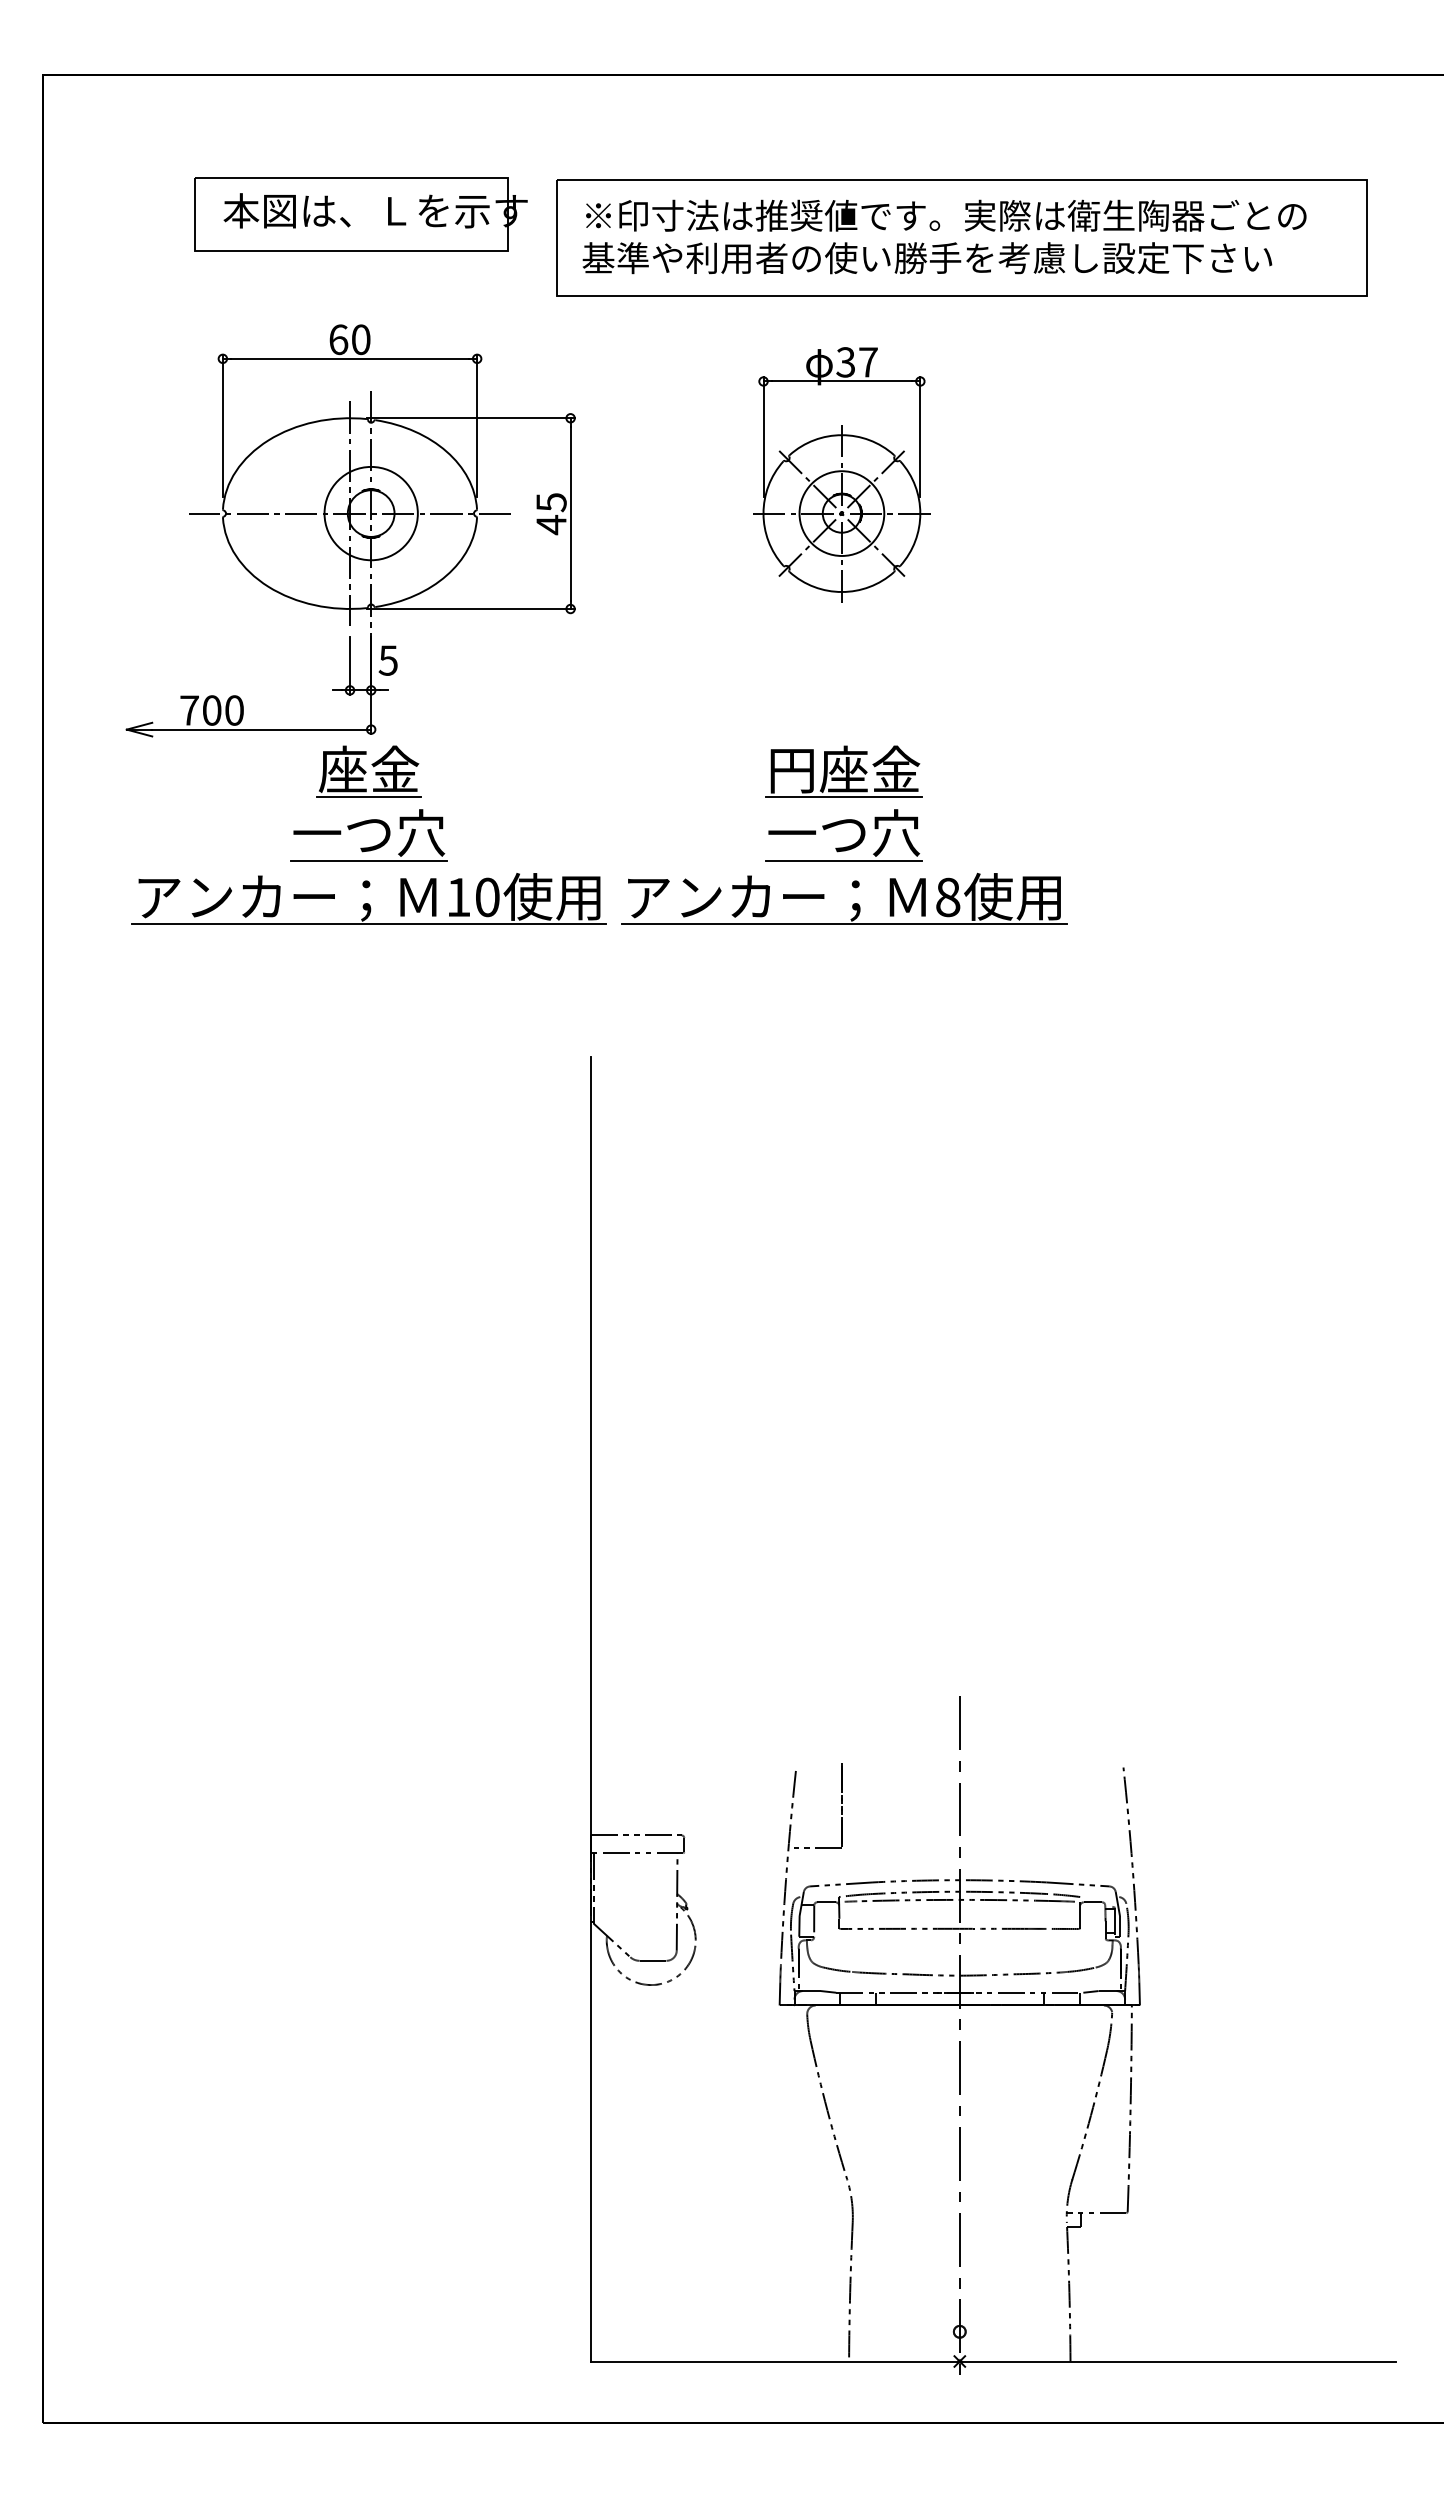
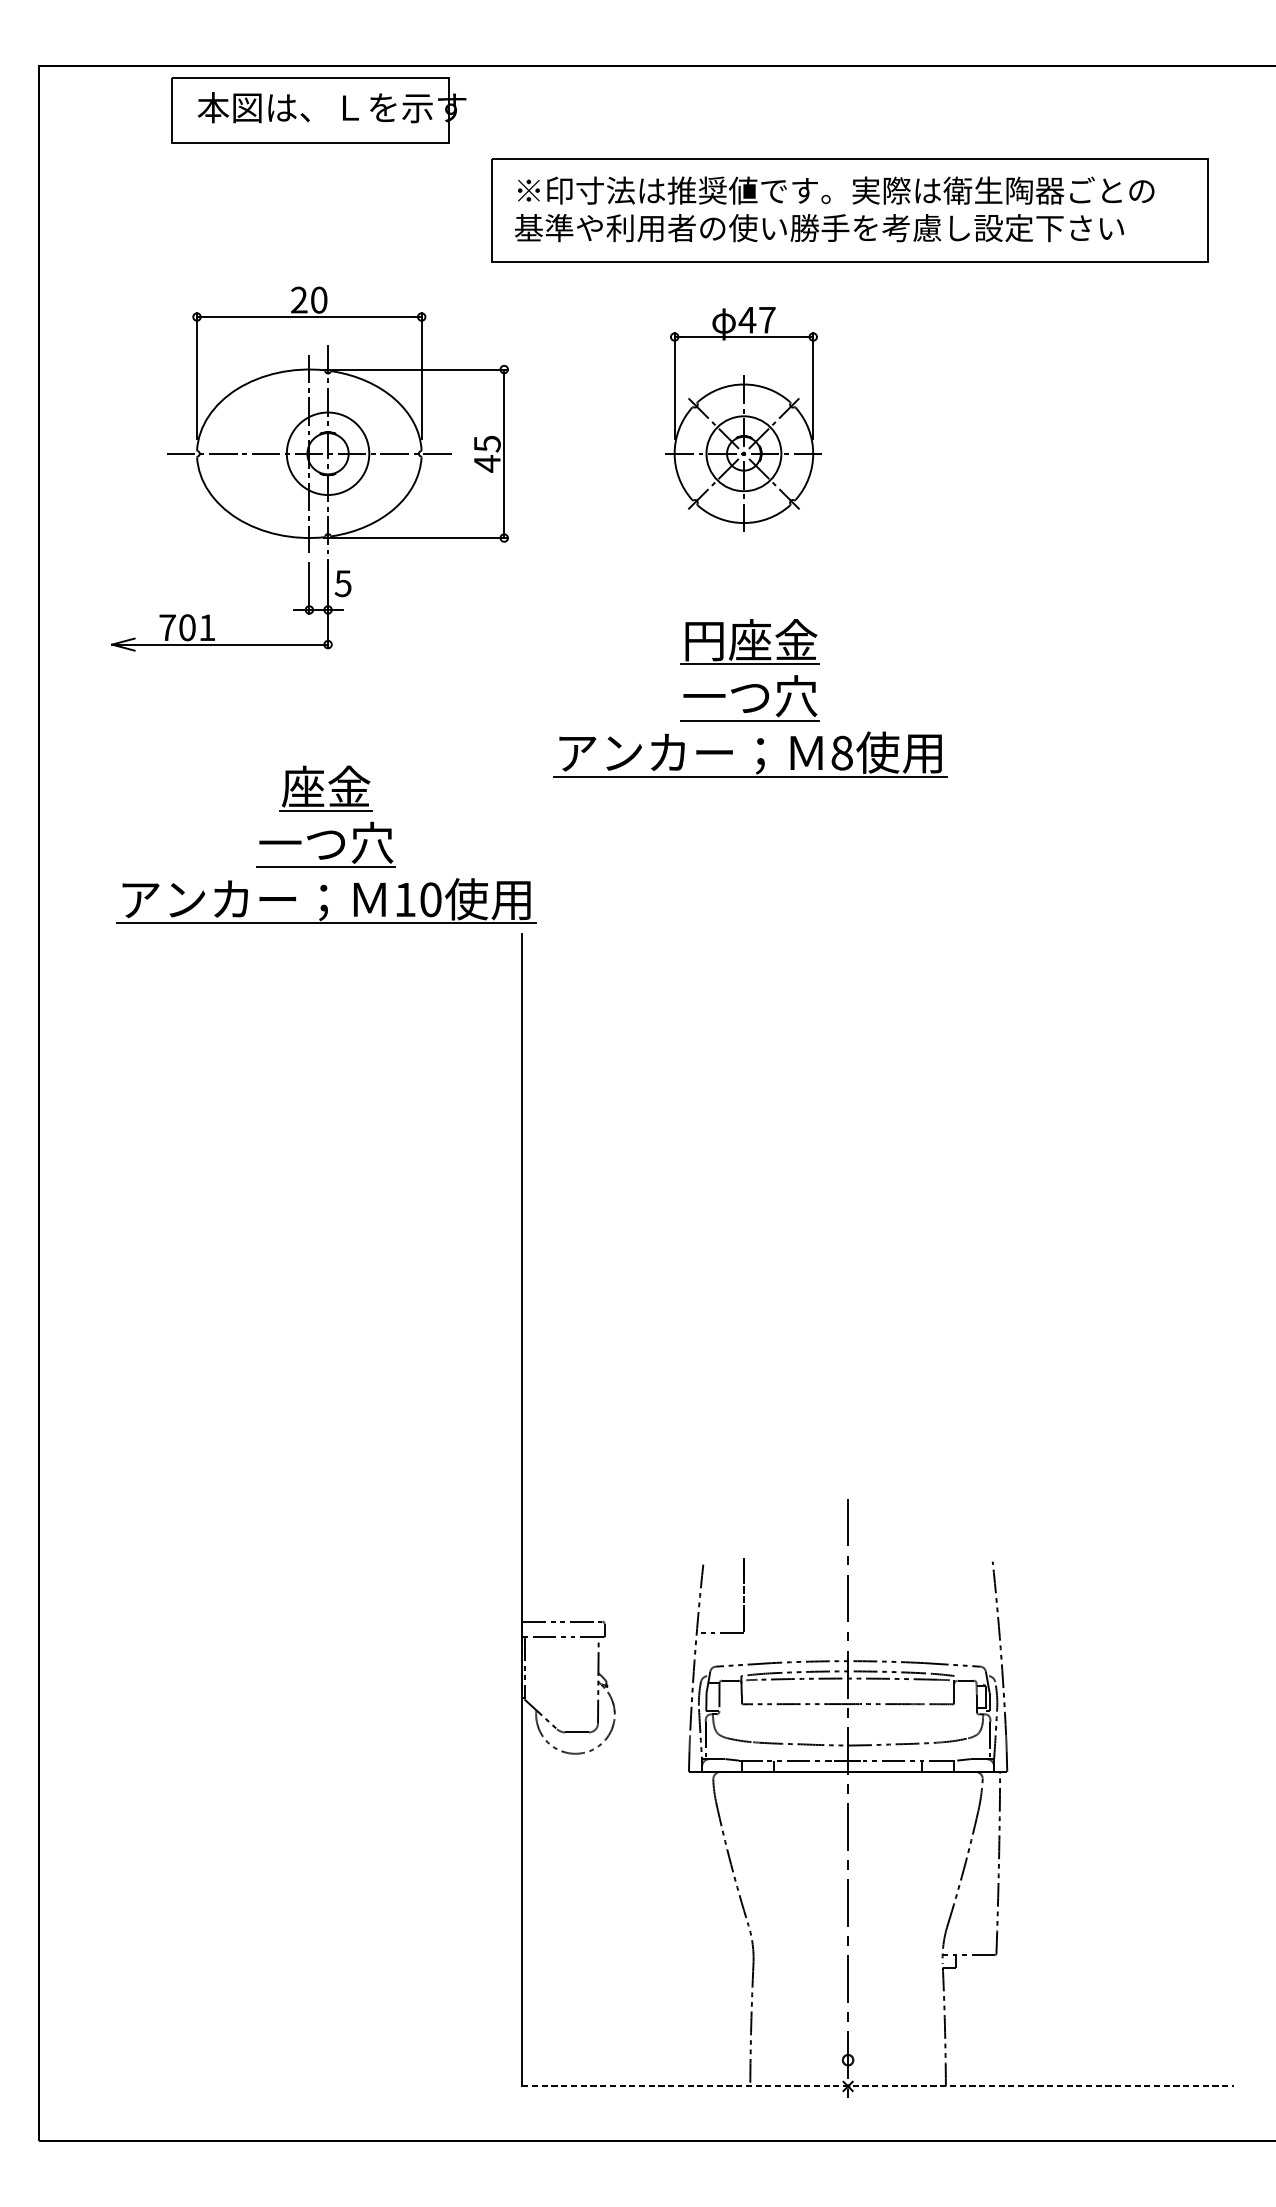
part: (360, 214) -> (318, 110), moved
text: (338, 339) -> (299, 299), 60 -> 20
text: (845, 362) -> (747, 320), 37 -> 47
text: (234, 710) -> (207, 627), 700 -> 701
part: (366, 824) -> (323, 835), moved
part: (841, 824) -> (747, 688), moved
line: (993, 2361) -> (877, 2086), solid -> dashed

